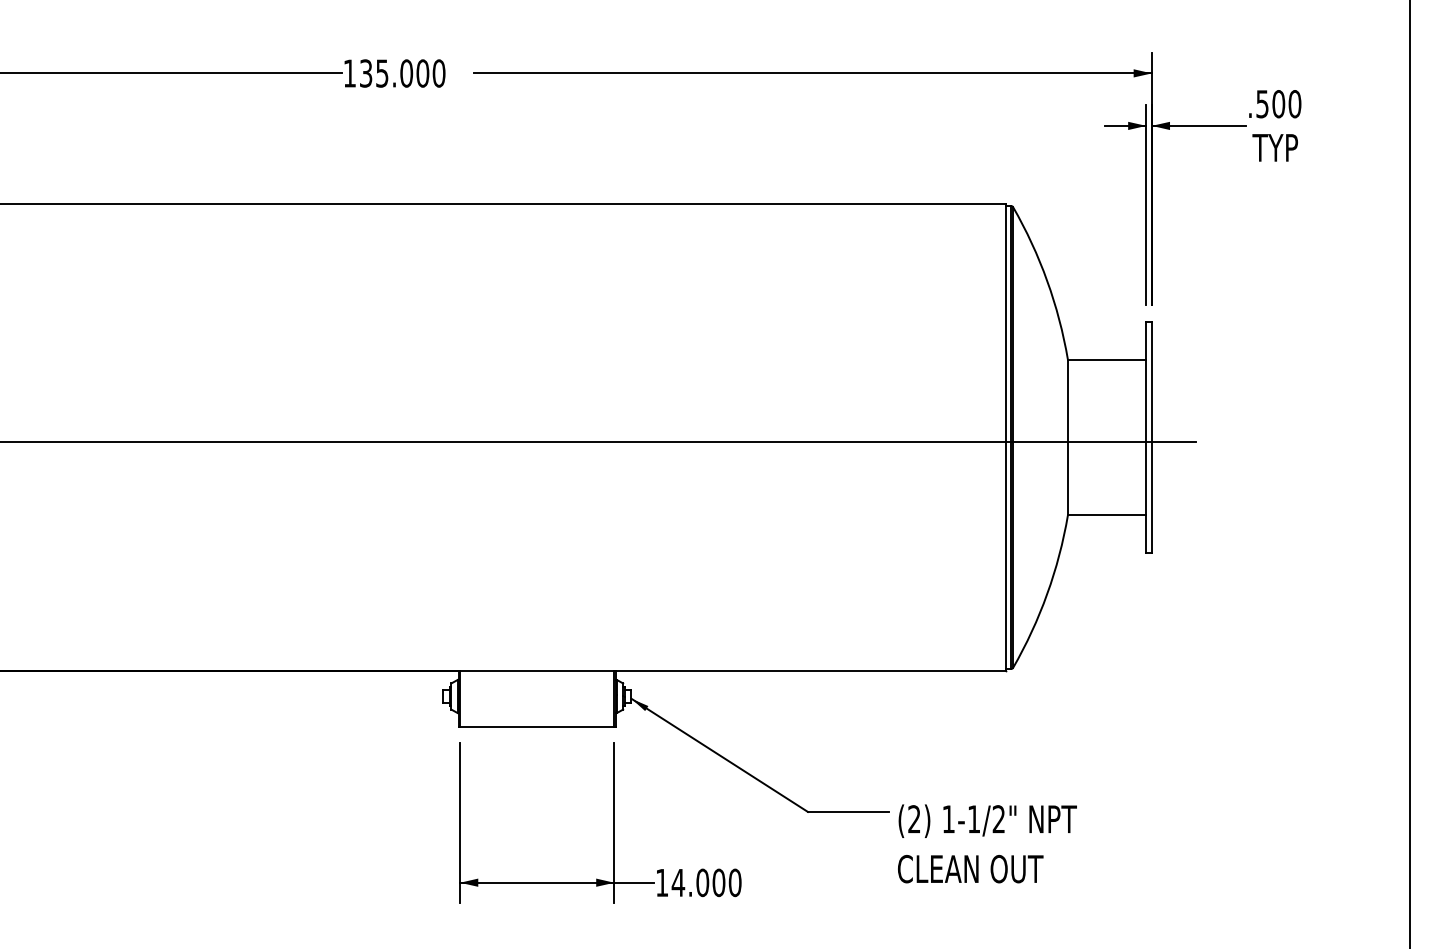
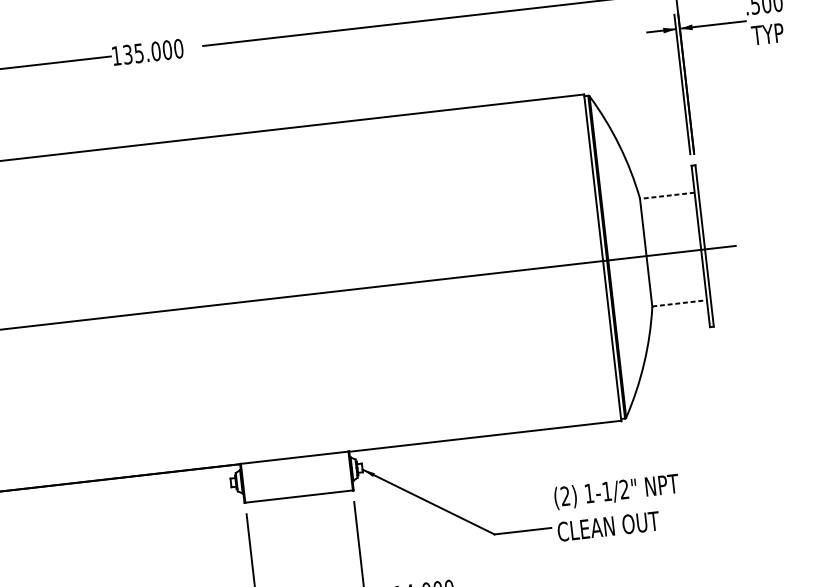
line: (1106, 360) -> (666, 195), solid -> dashed
line: (1107, 514) -> (679, 303), solid -> dashed
text: (987, 843) -> (618, 507), moved

